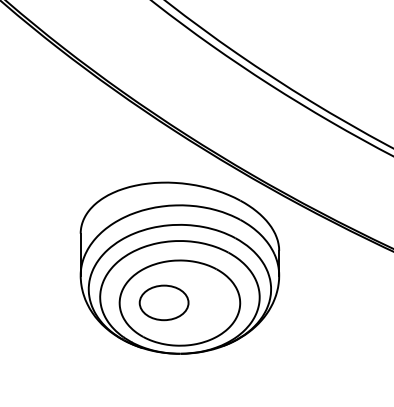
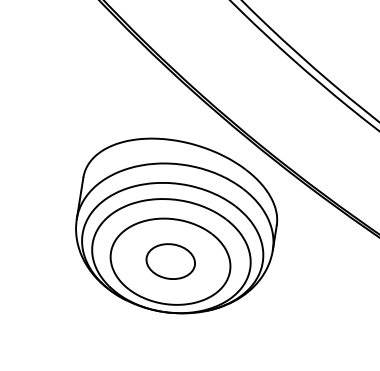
part: (163, 302) -> (170, 261), moved

